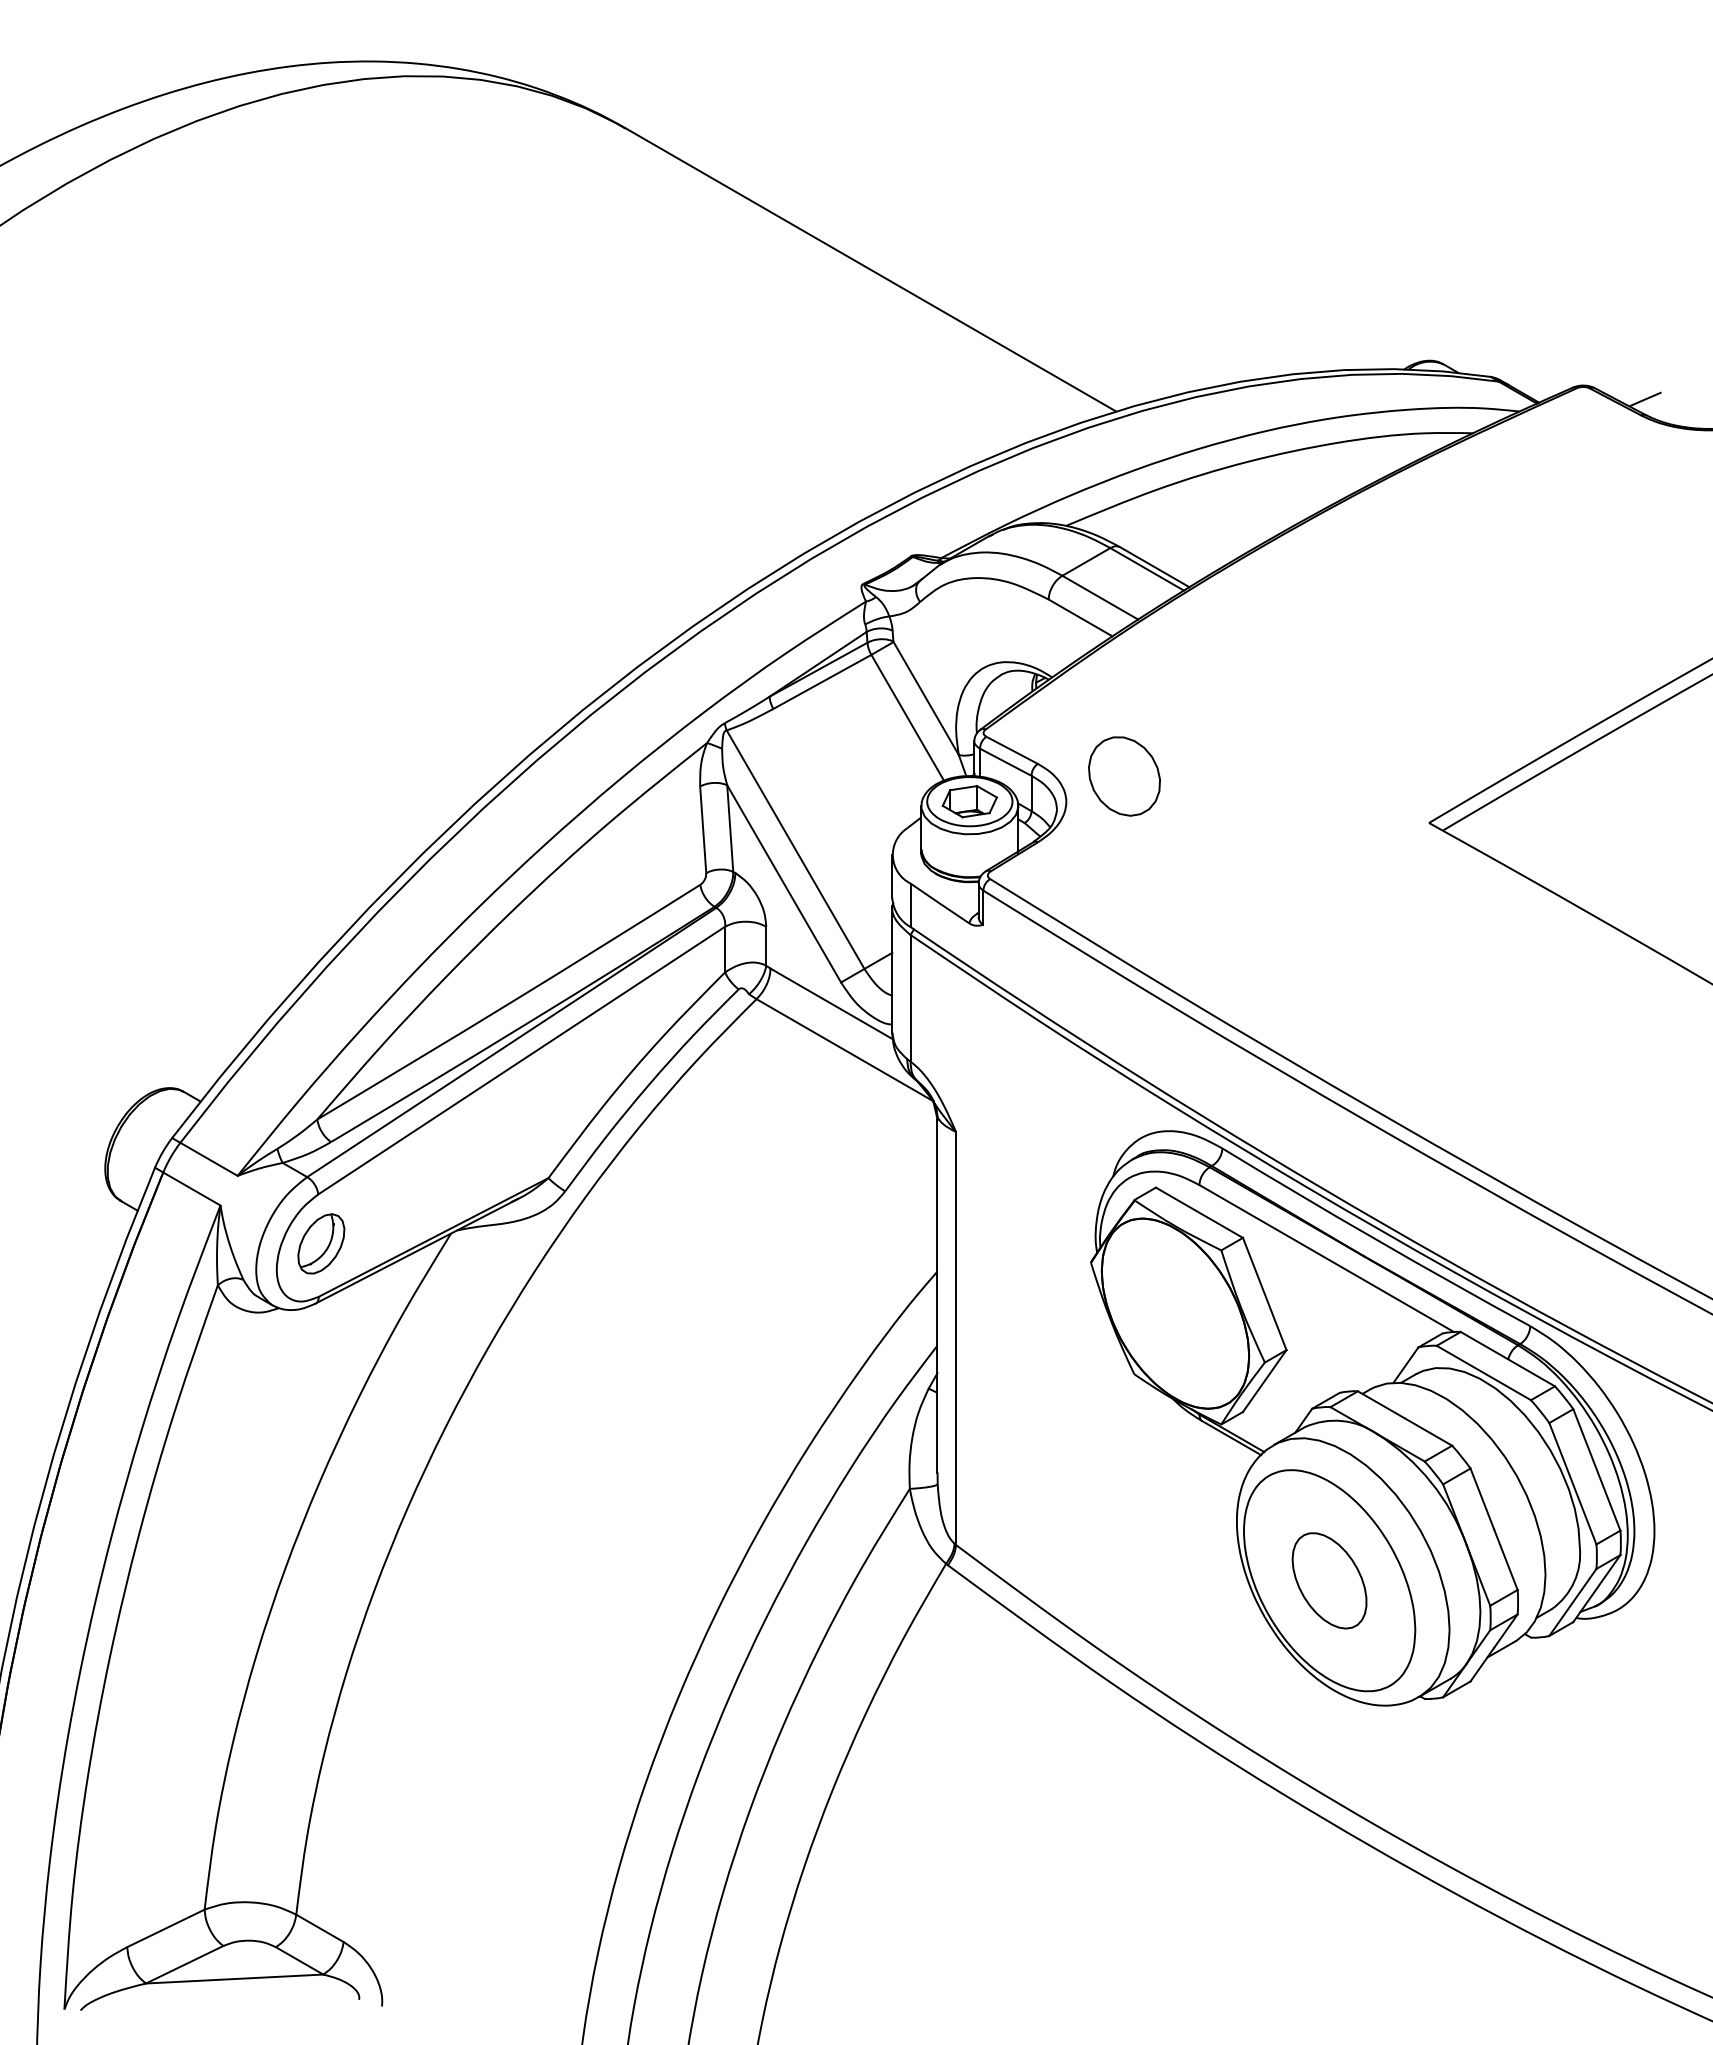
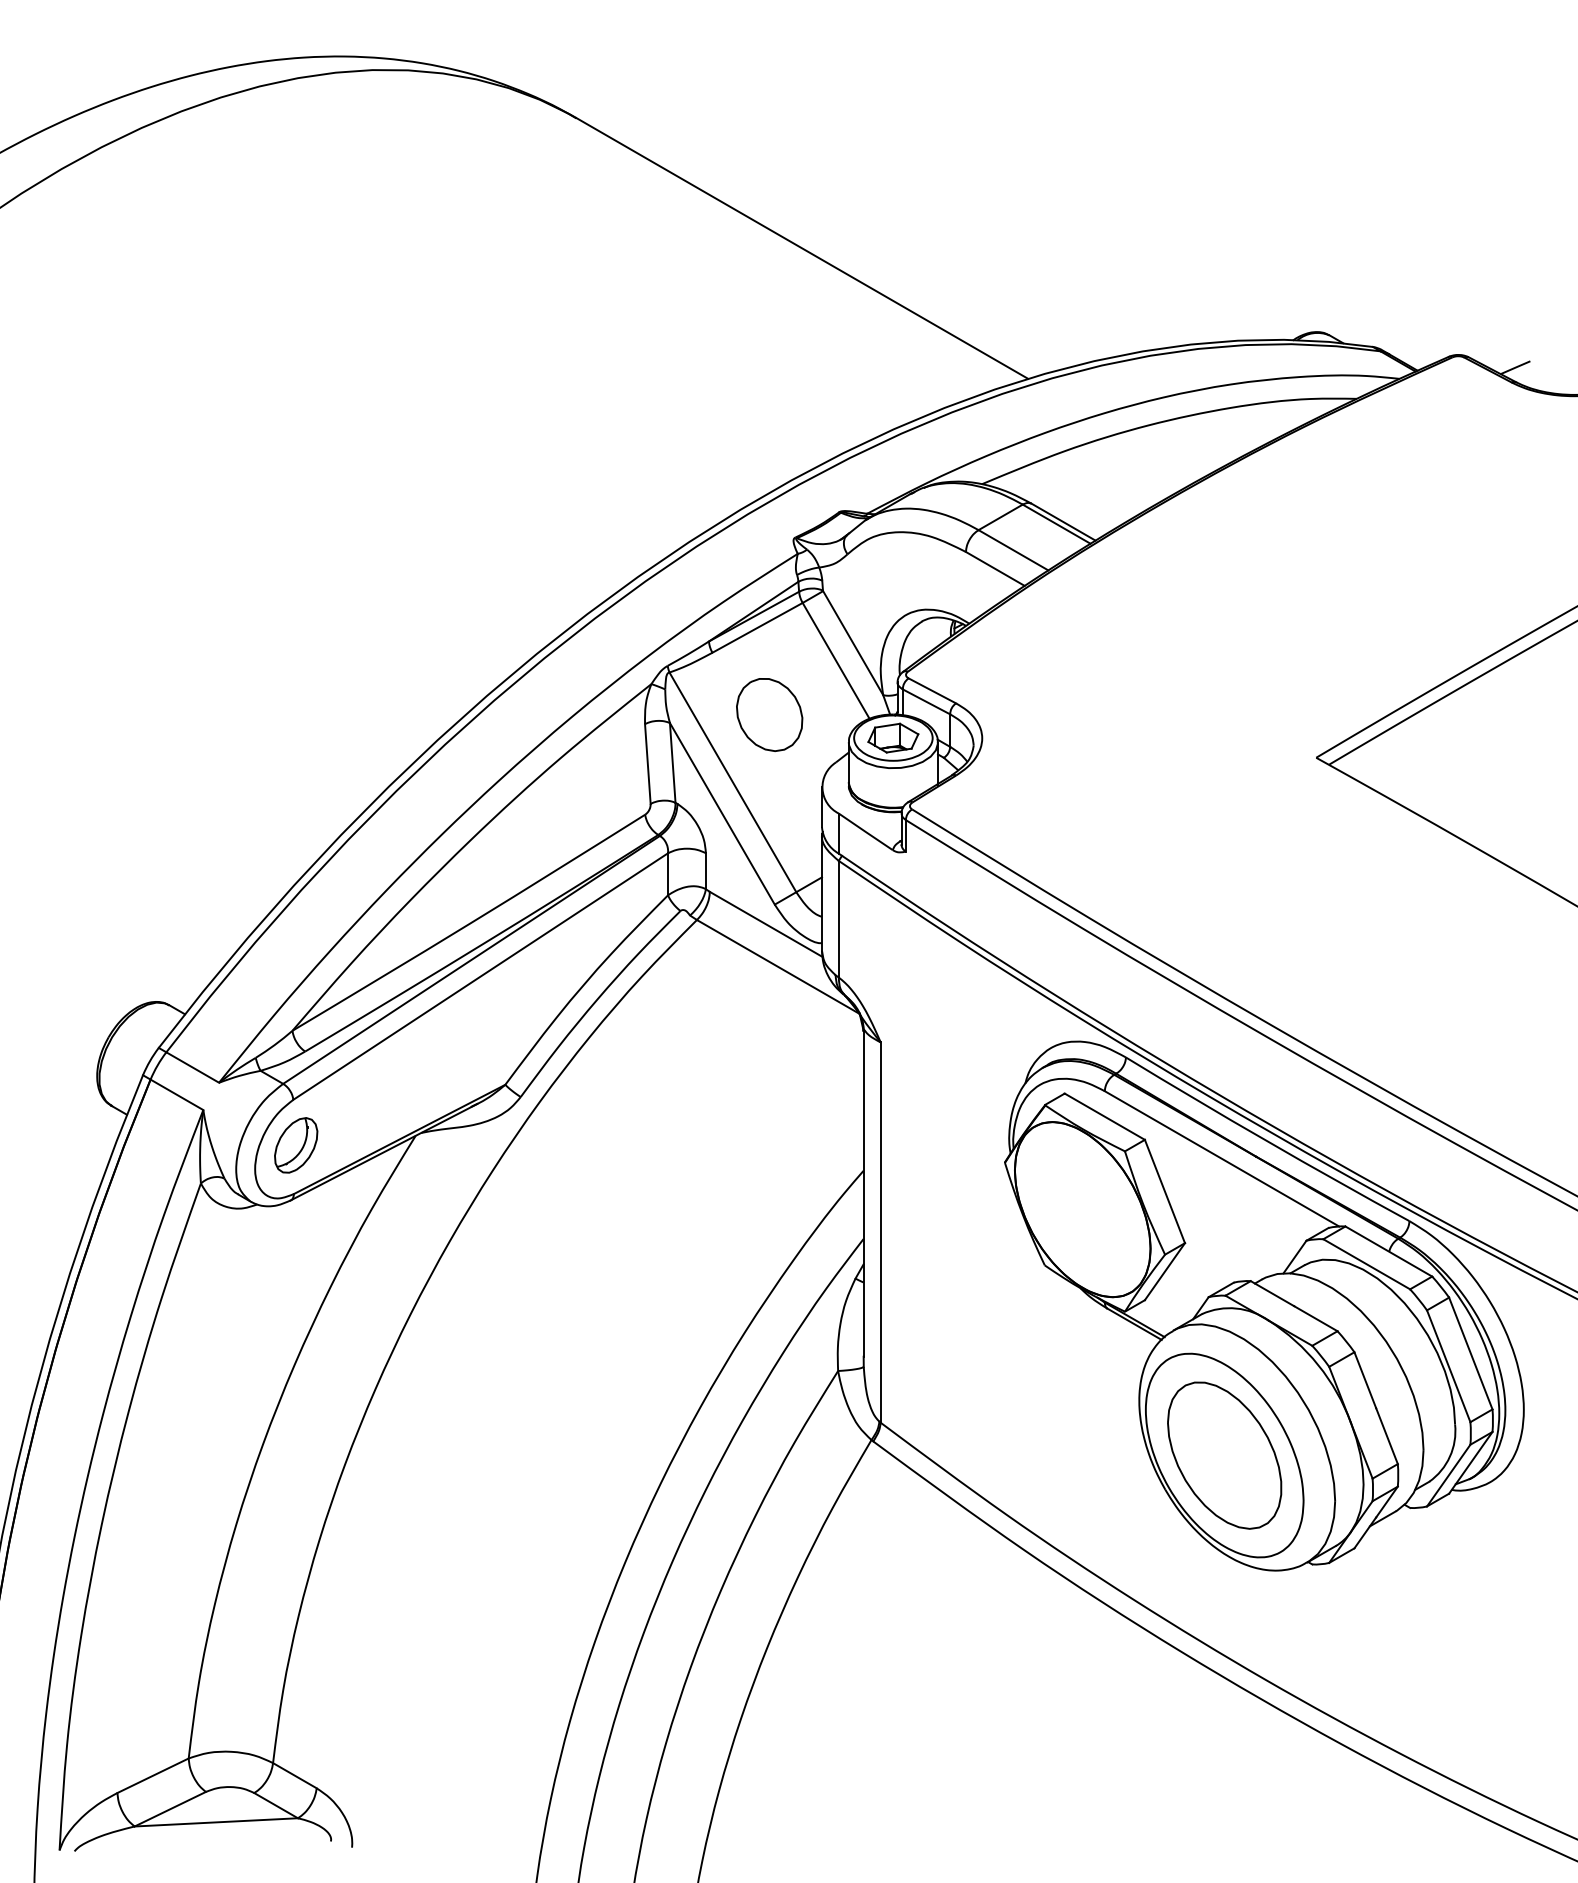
part: (1124, 776) -> (769, 714), moved
part: (1329, 1580) -> (1224, 1455), size x1.67

